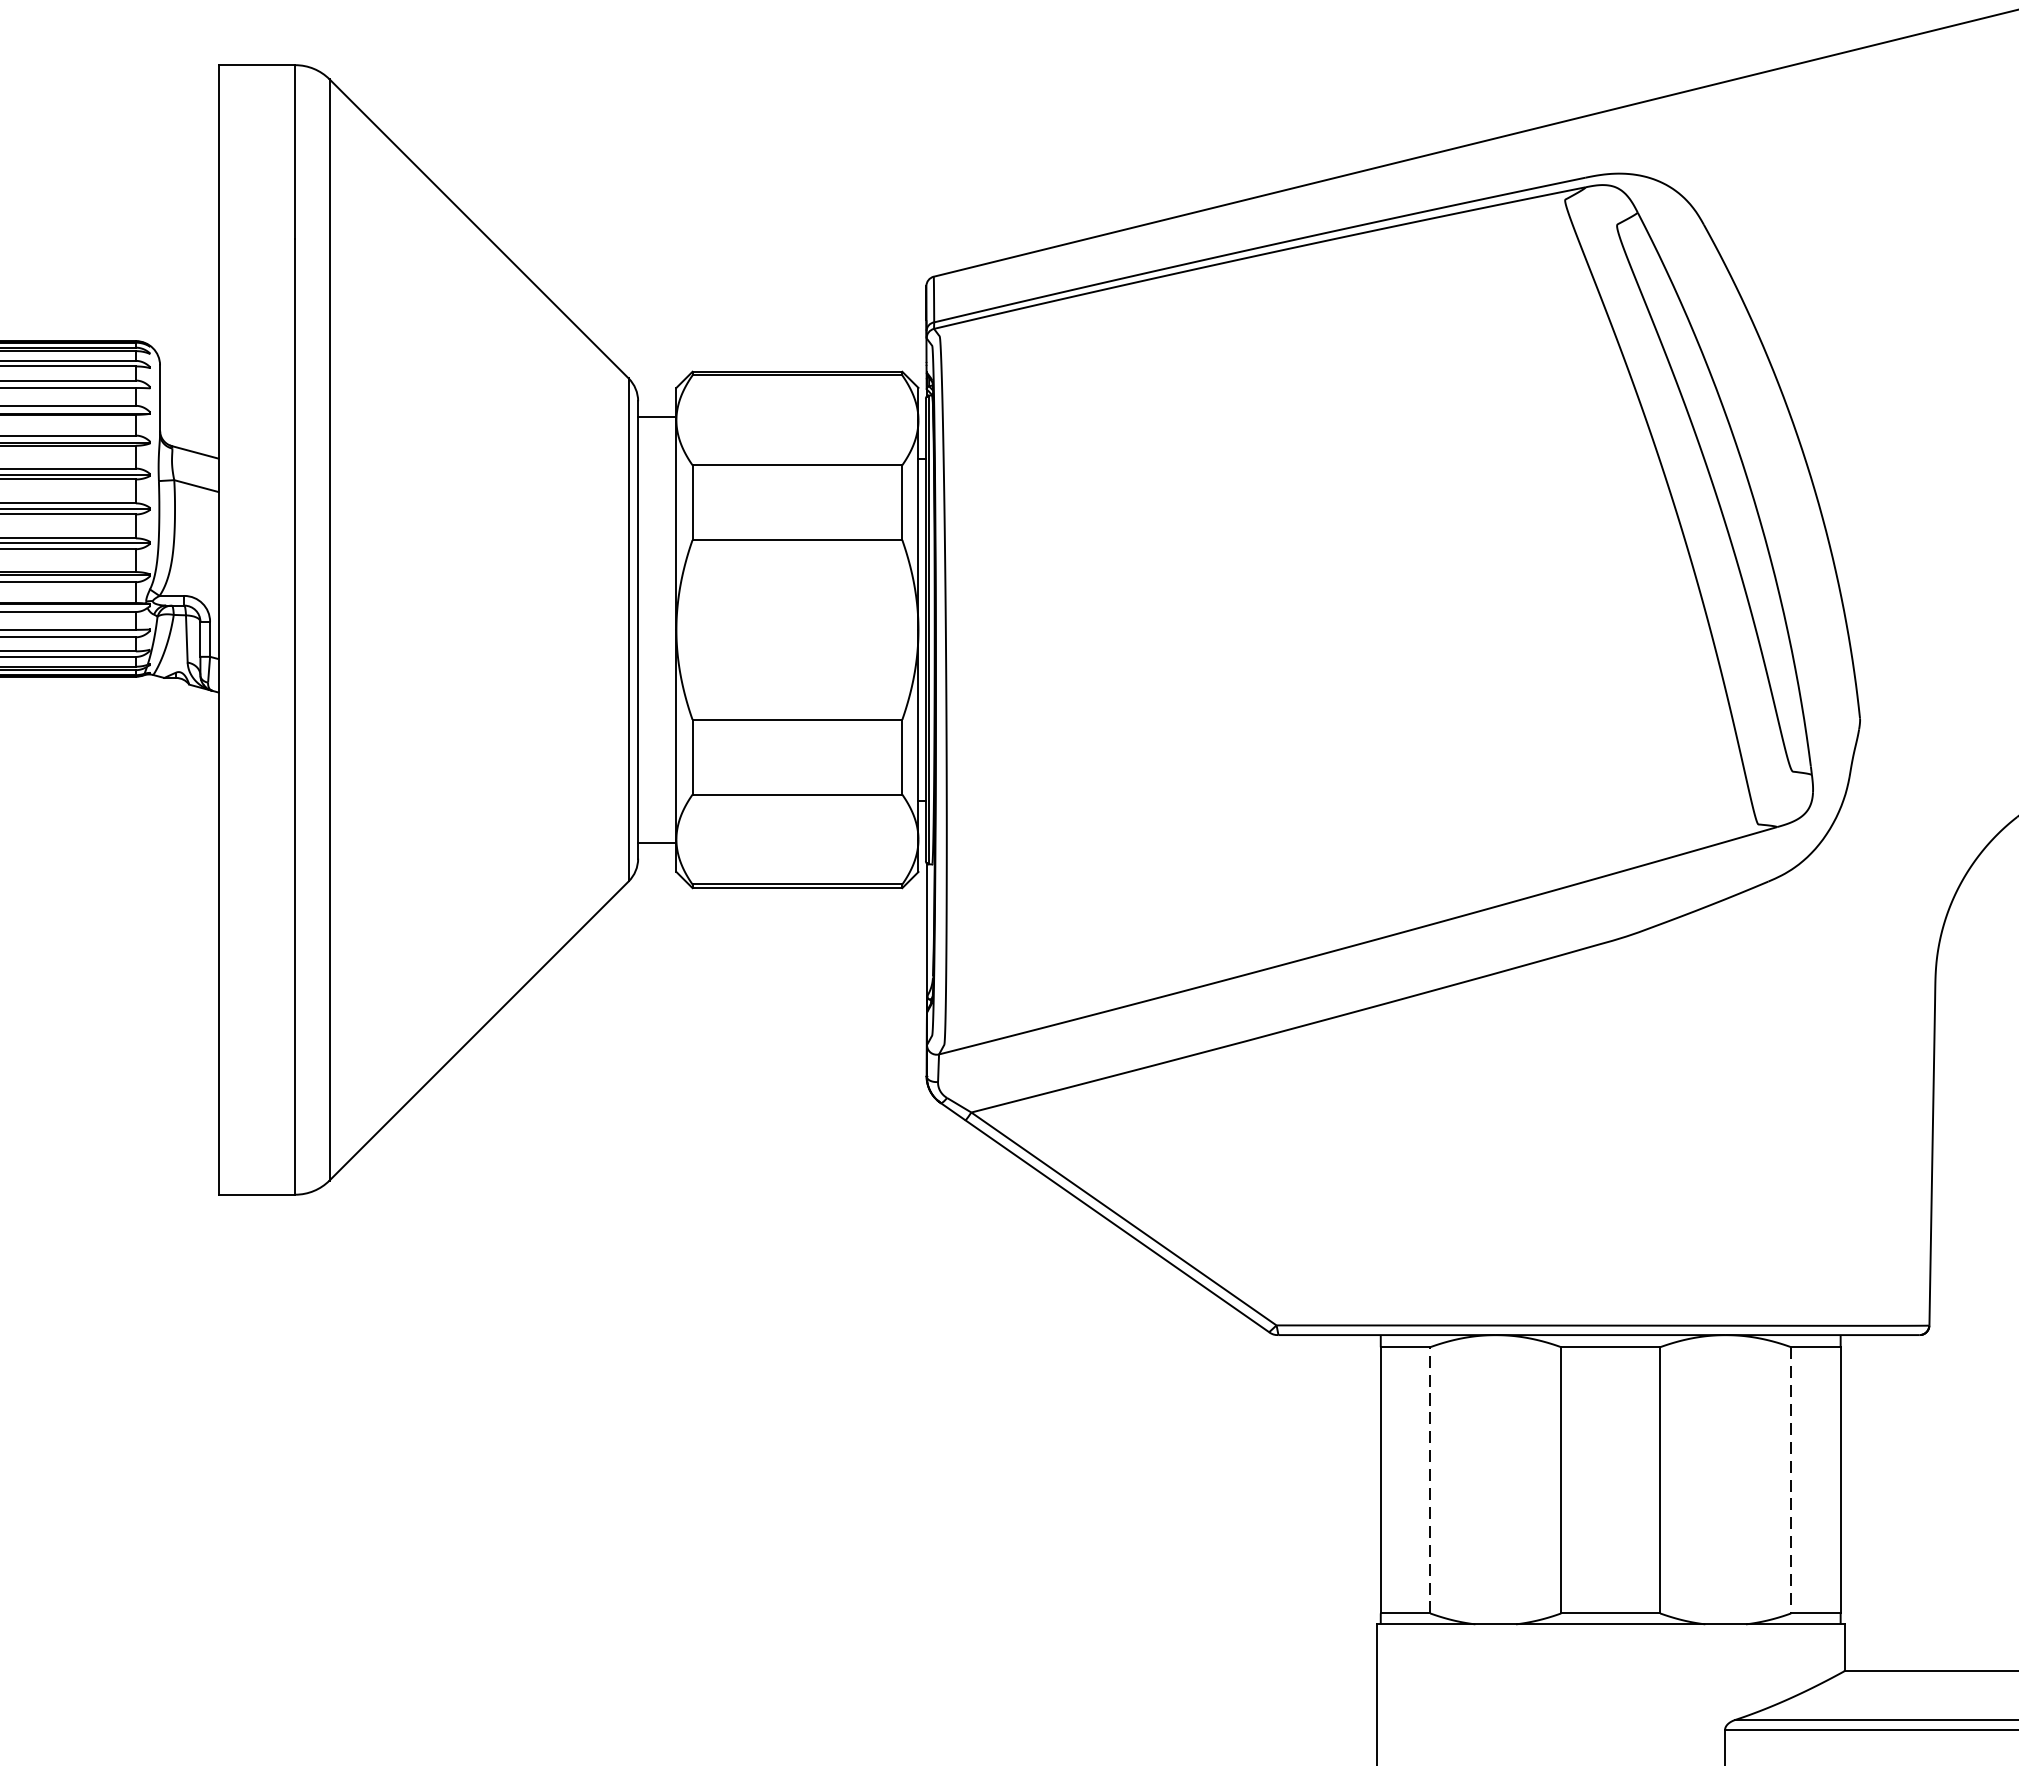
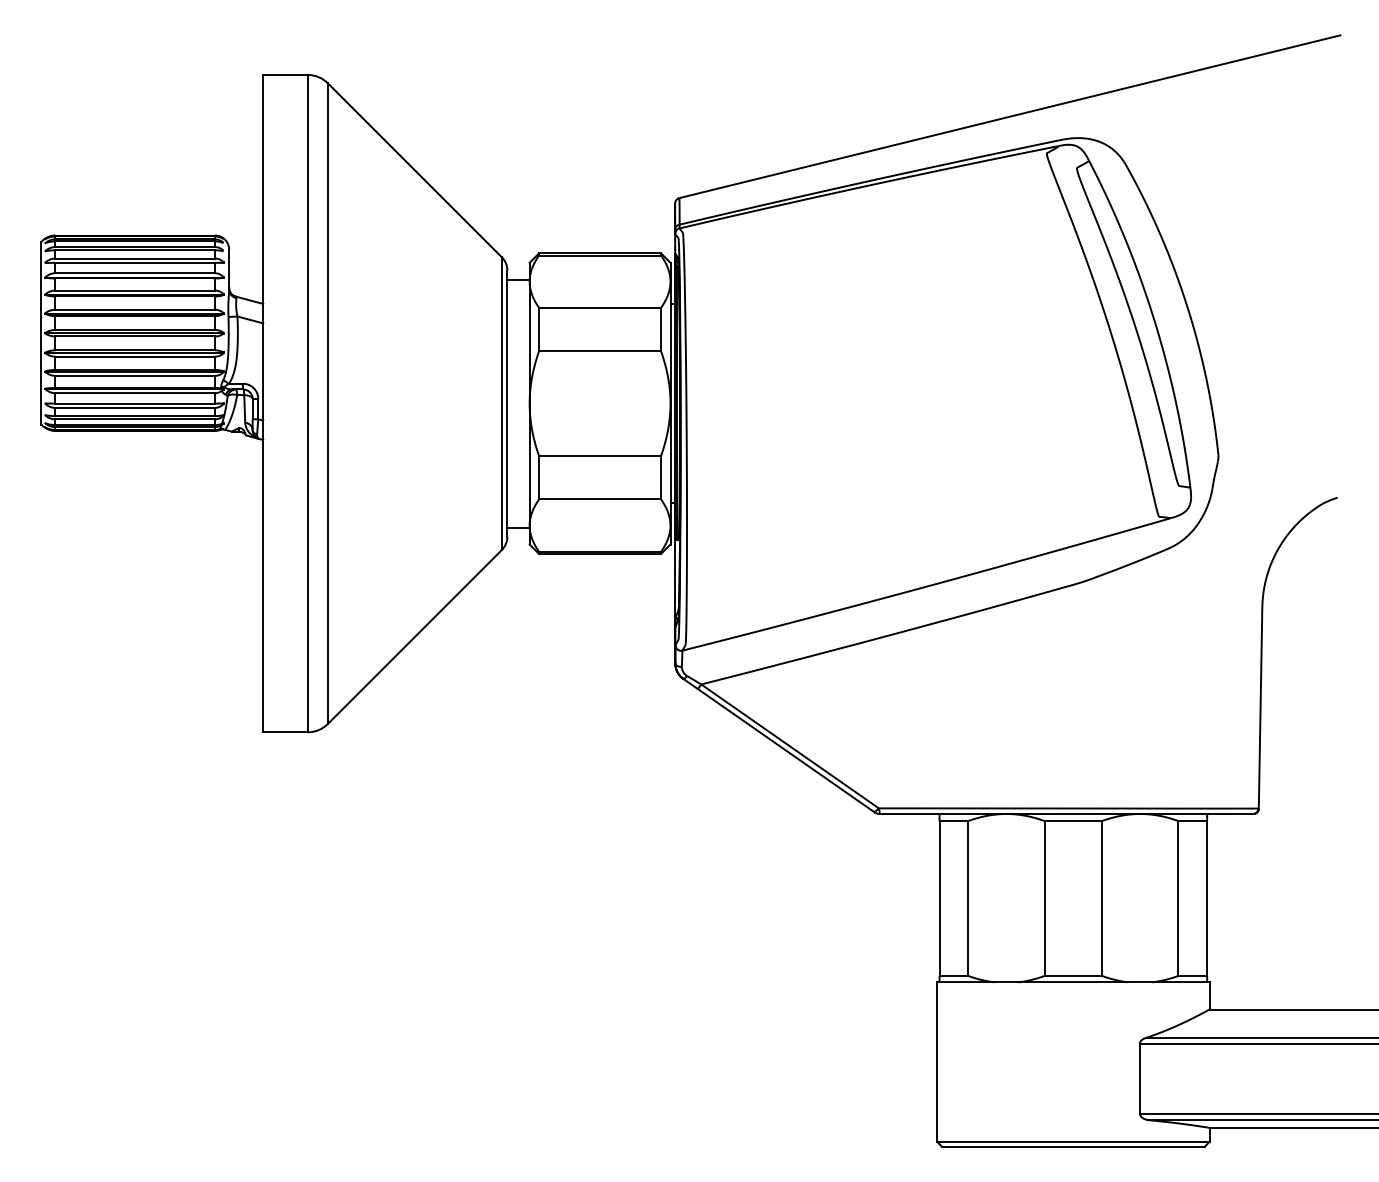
line: (1430, 1480) -> (968, 898), dashed -> solid
line: (1791, 1482) -> (1178, 899), dashed -> solid

